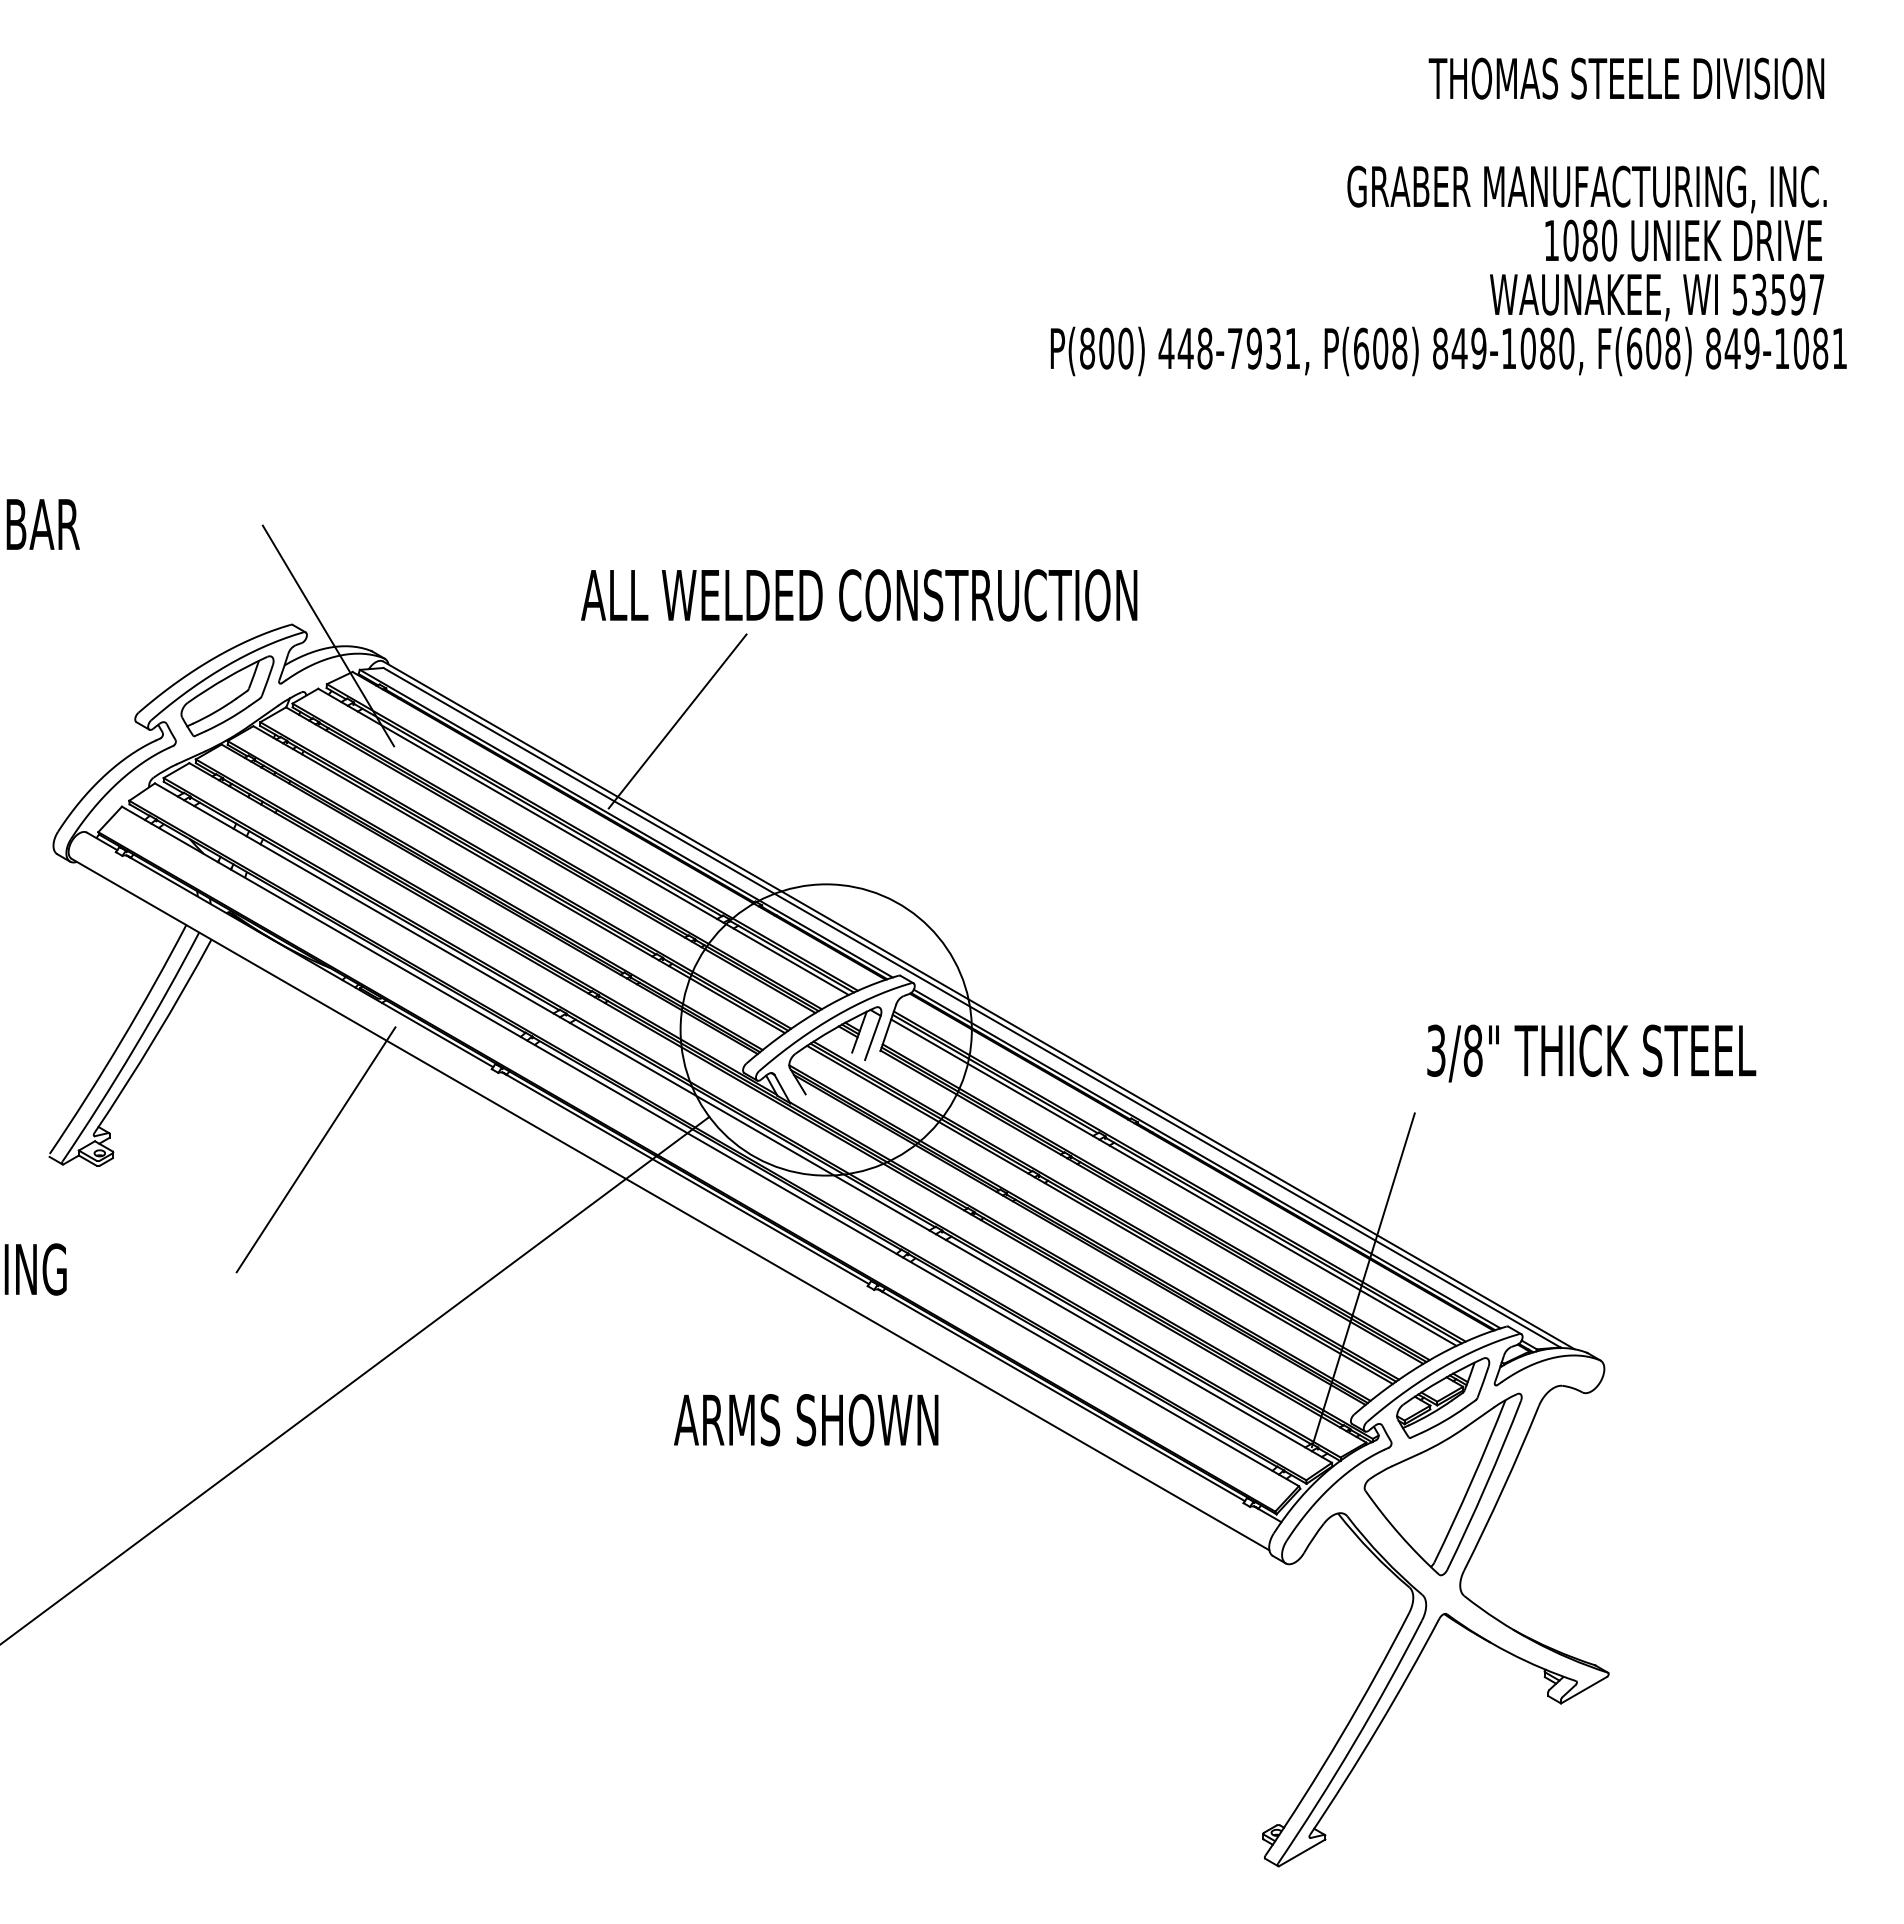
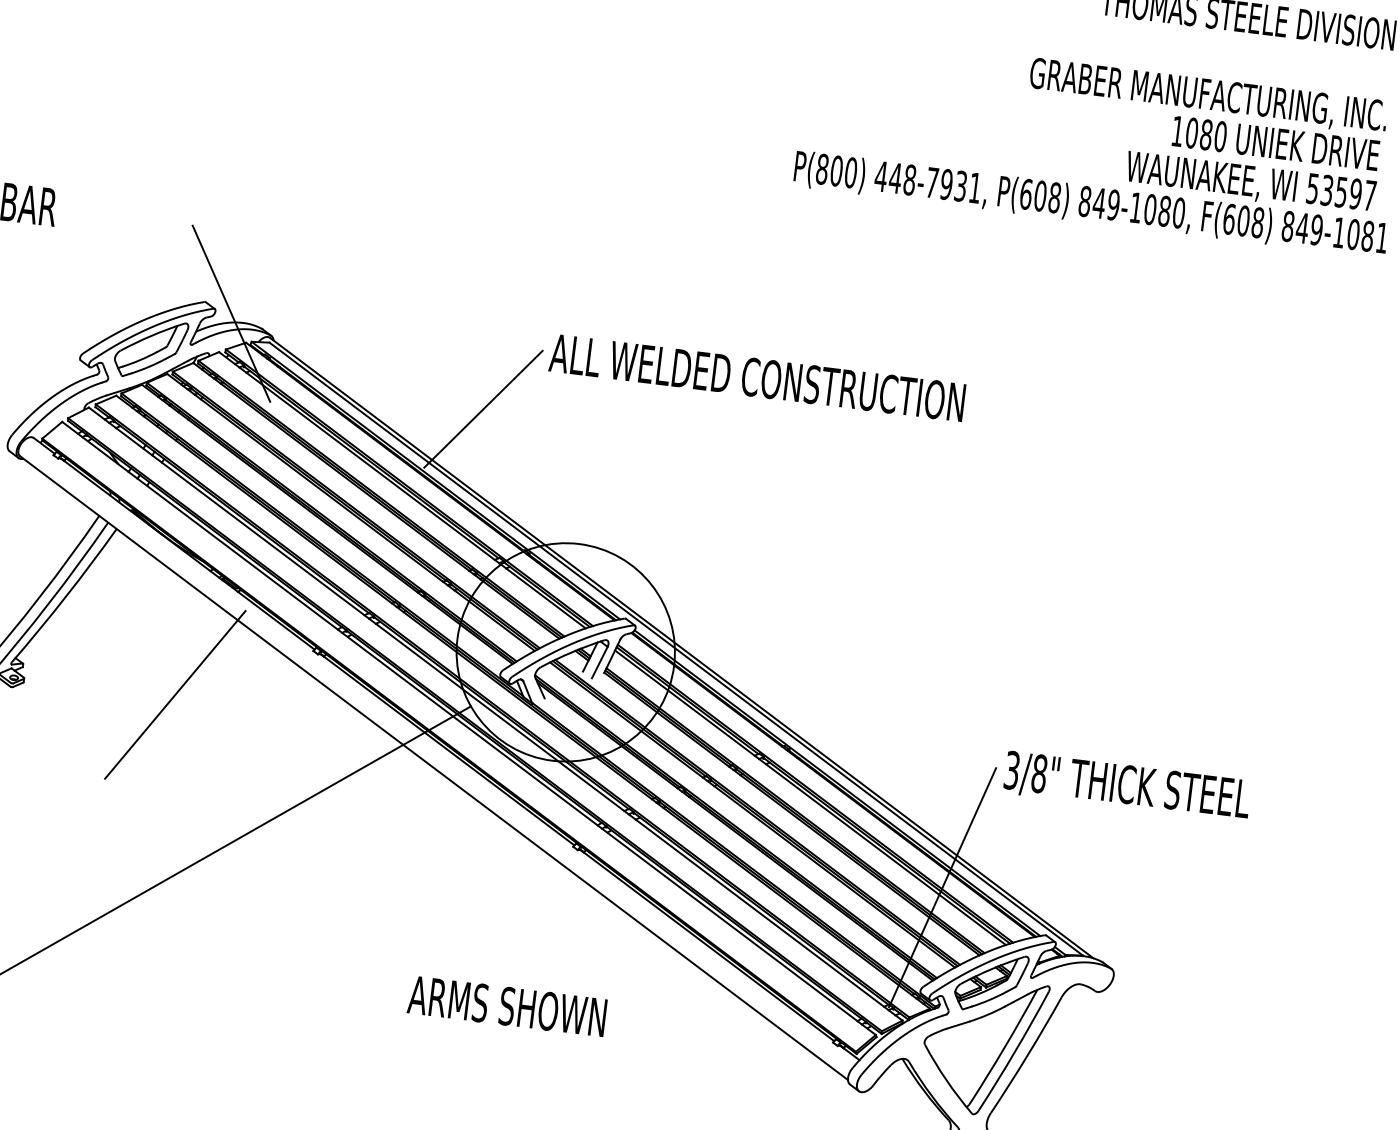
text: (859, 595) -> (757, 378), moved
text: (1591, 1053) -> (1127, 786), moved
text: (806, 1420) -> (507, 1006), moved

